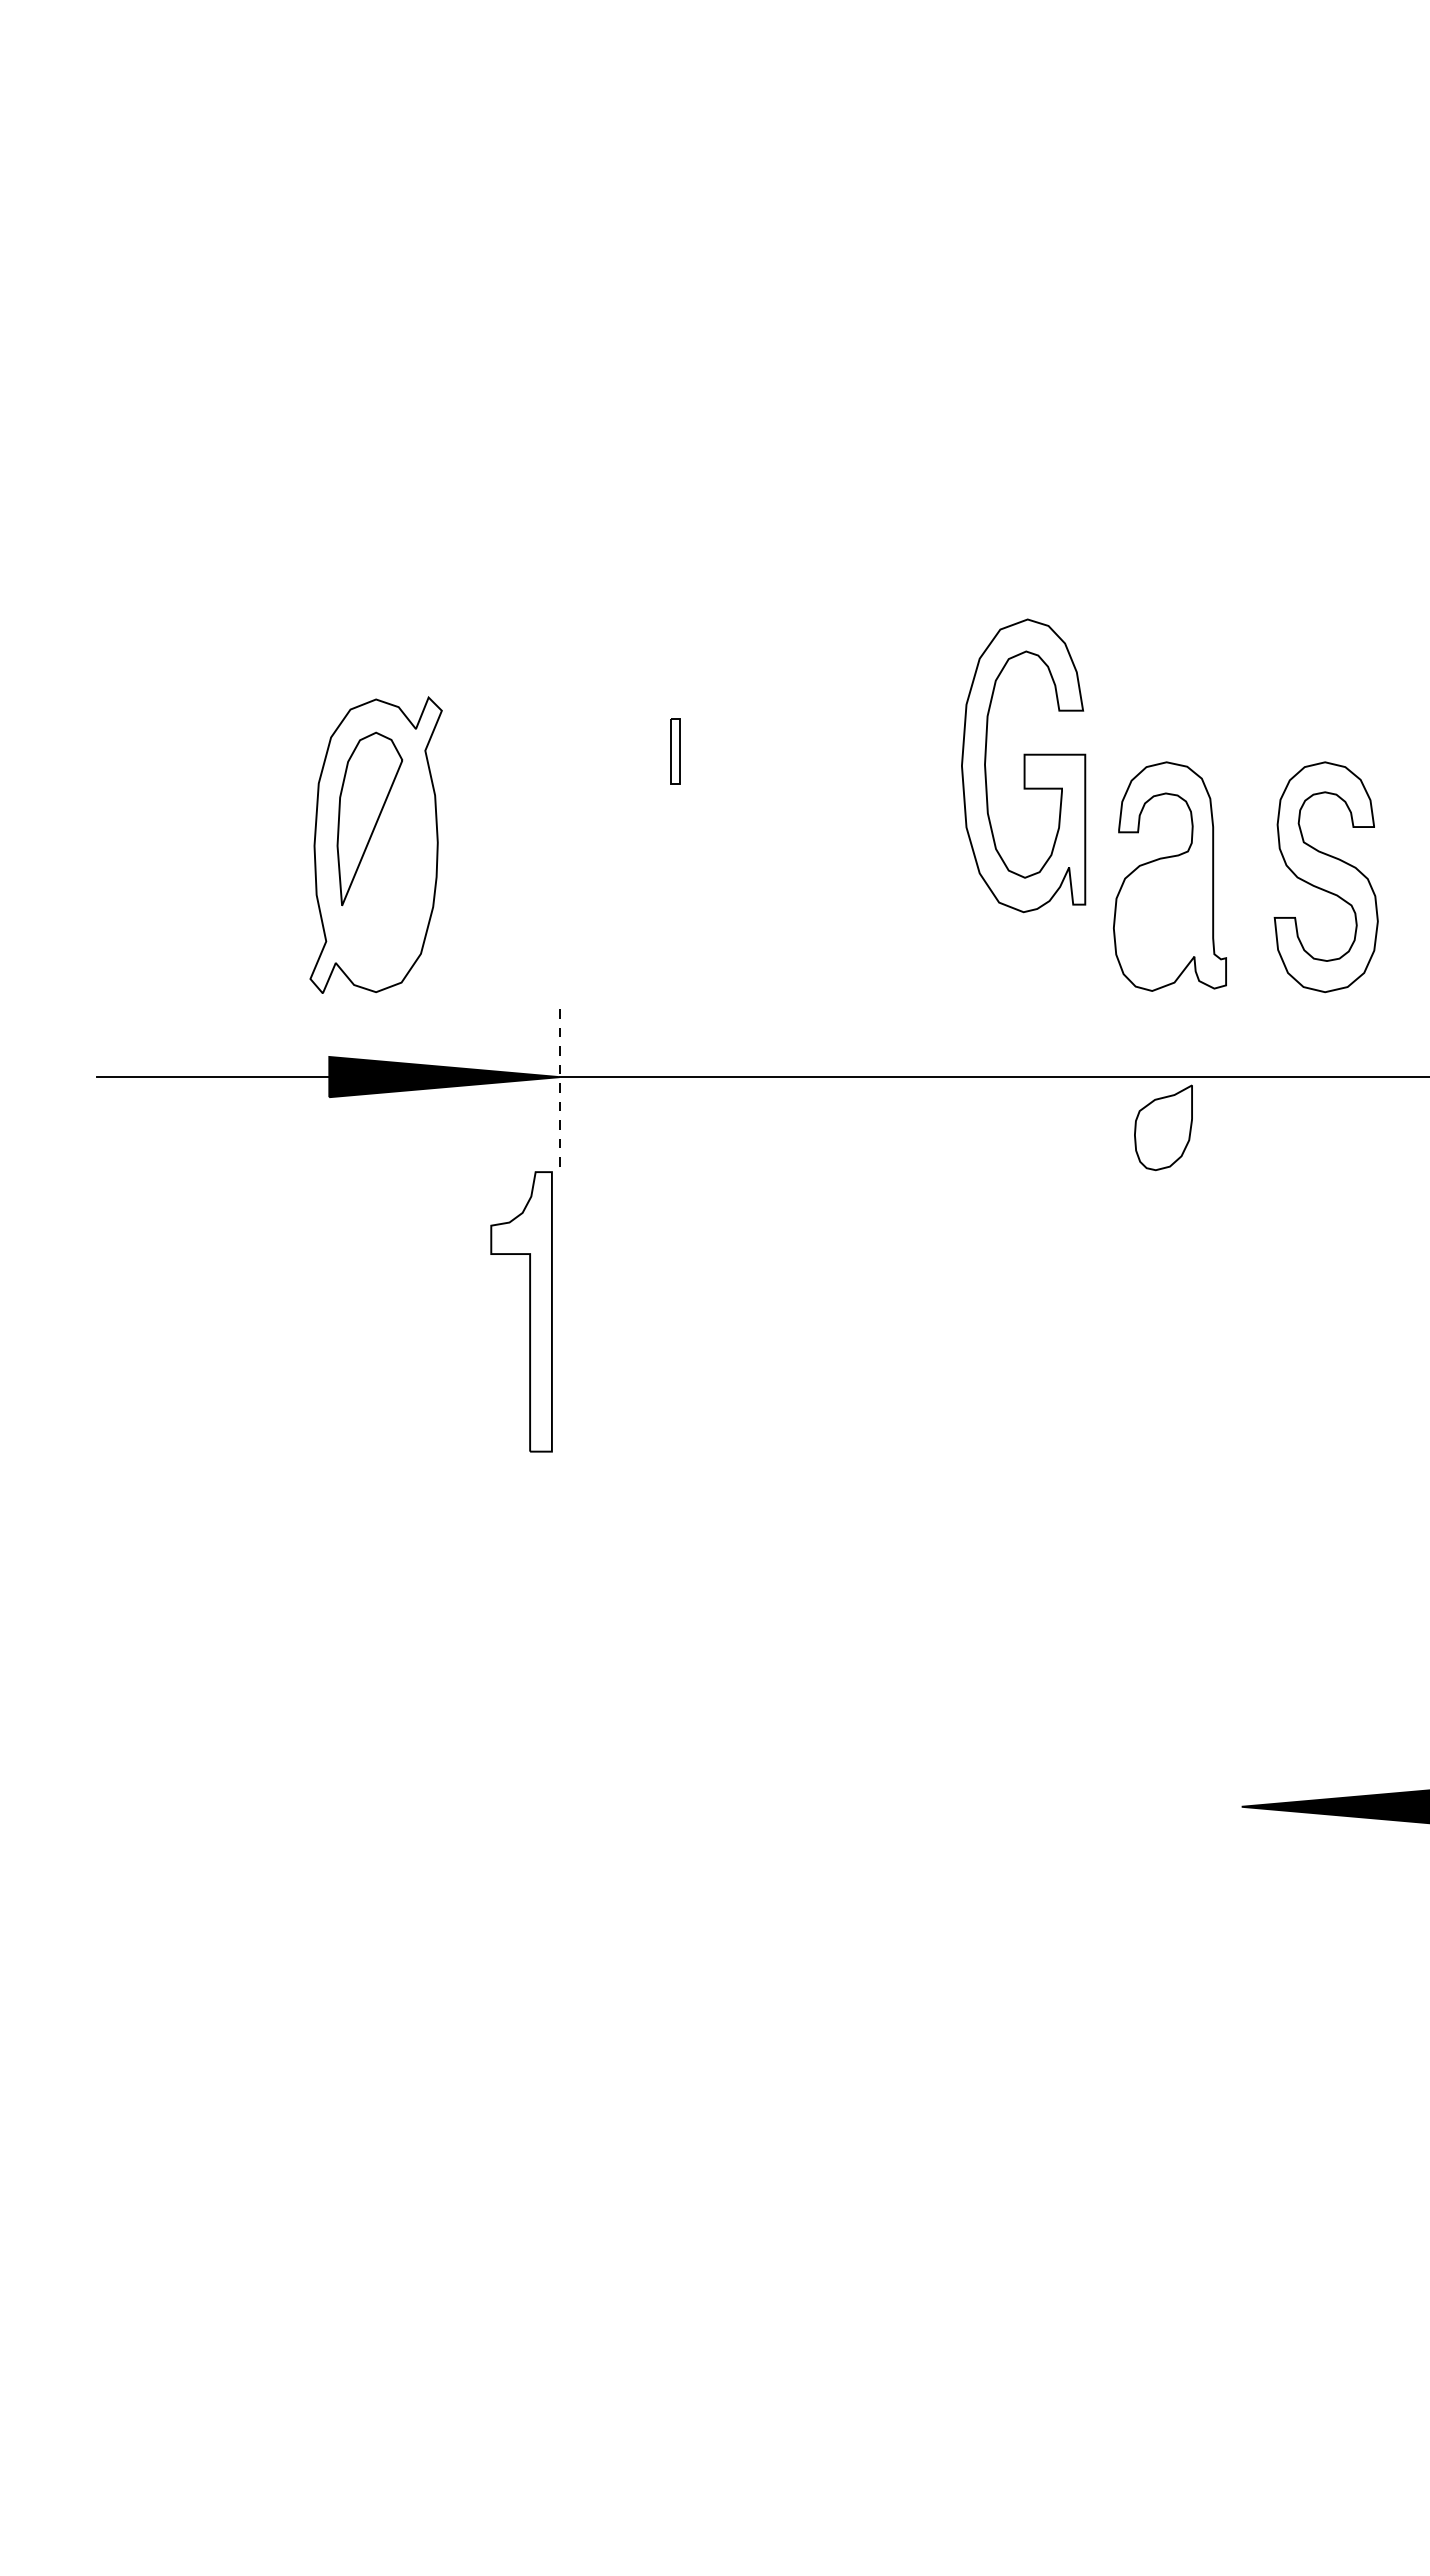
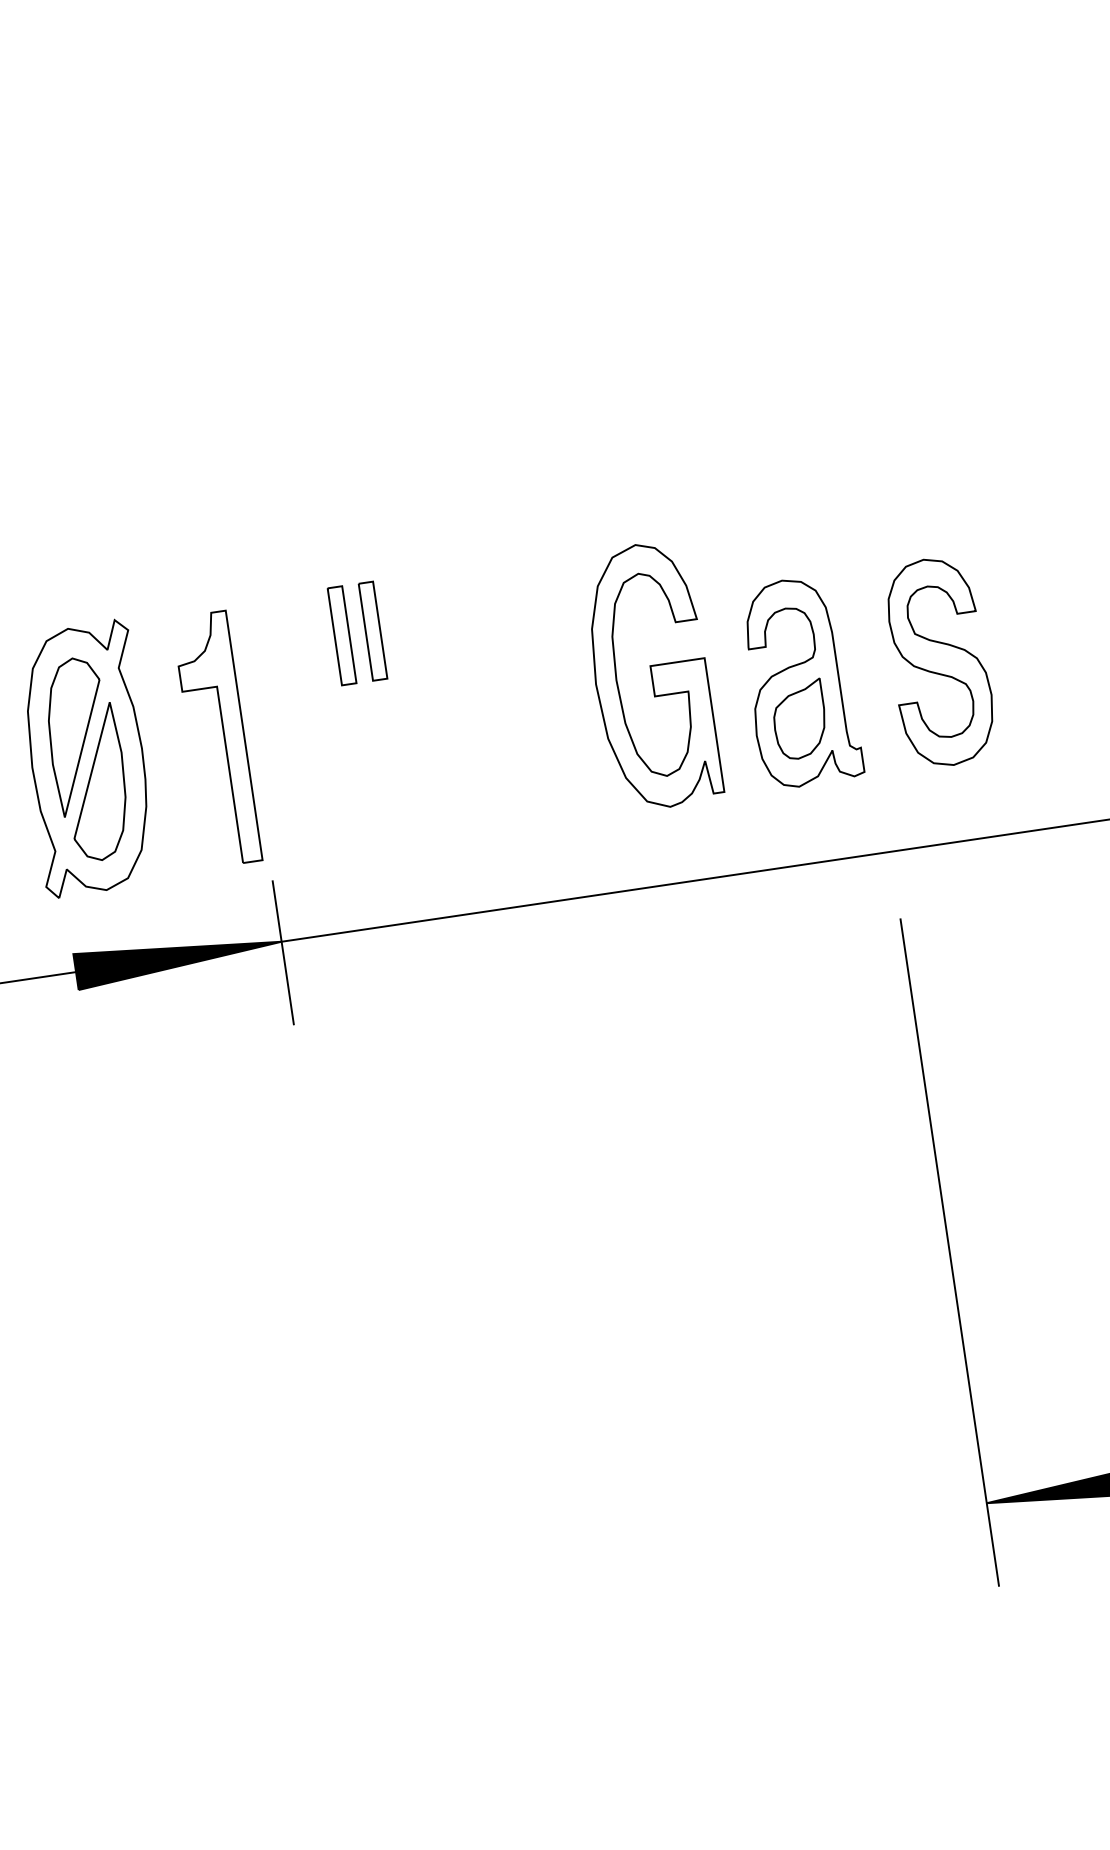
part: (675, 751) -> (342, 635), size x1.67
part: (709, 751) -> (372, 631), added
part: (1023, 765) -> (650, 675), moved
part: (381, 872) -> (95, 782), added
line: (559, 1090) -> (283, 953), dashed -> solid
part: (1163, 1127) -> (799, 719), moved
part: (529, 1311) -> (224, 738), moved
line: (1241, 1525) -> (949, 1252), added

